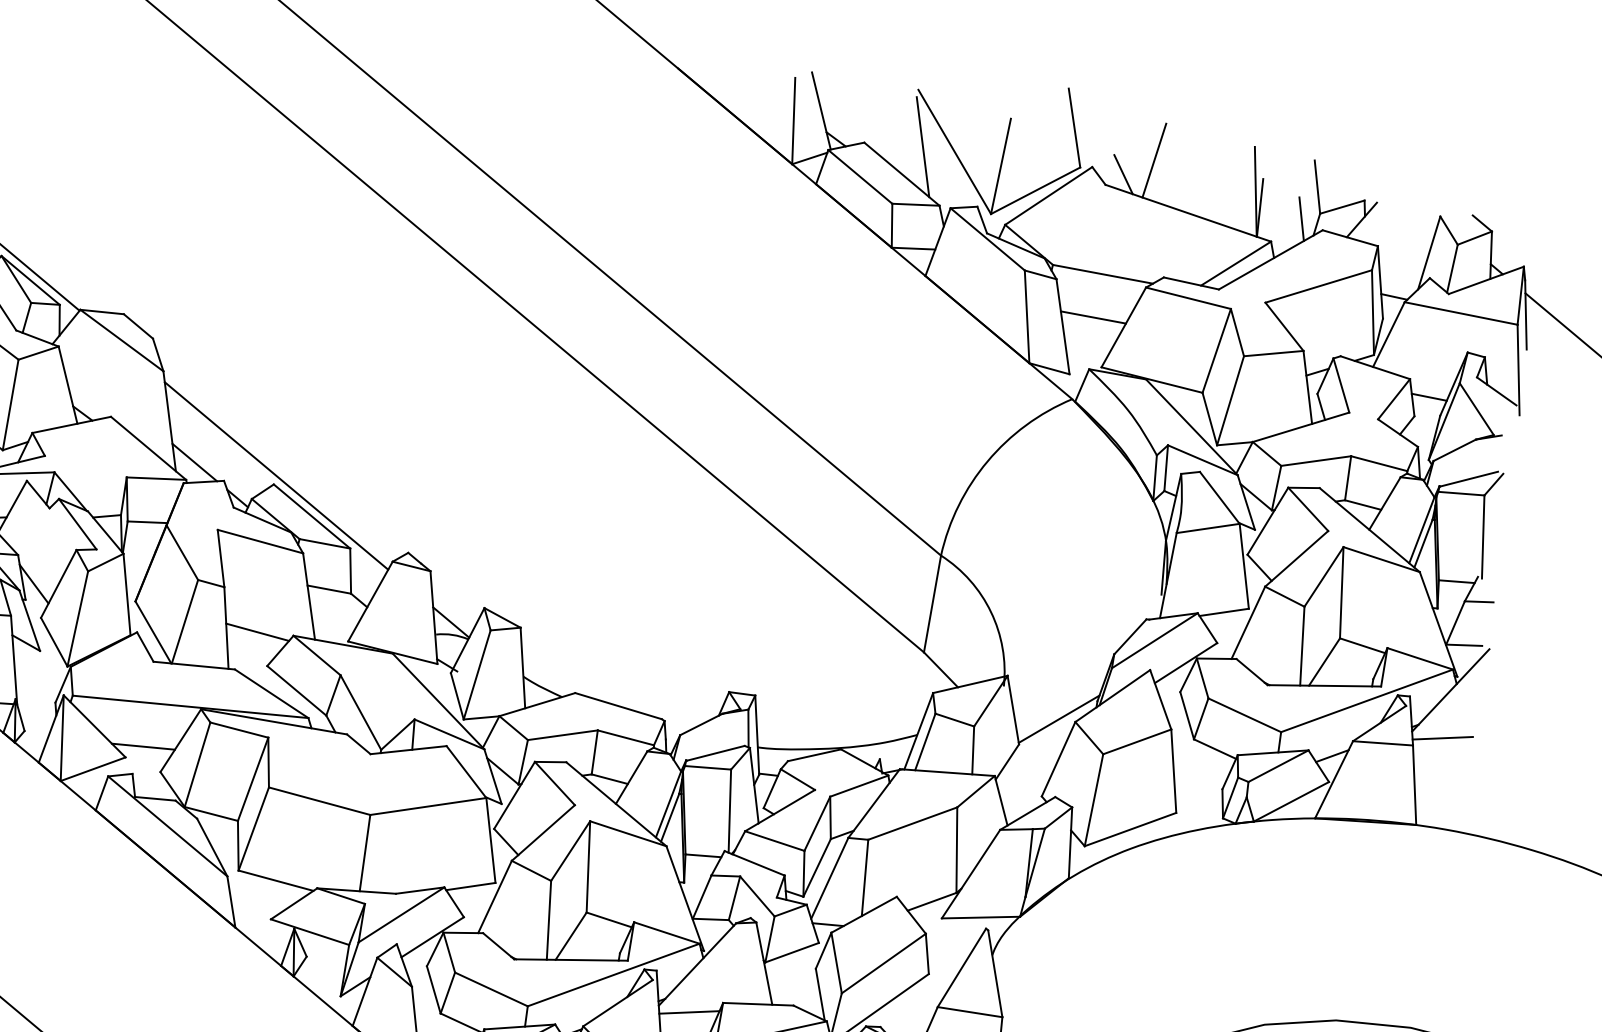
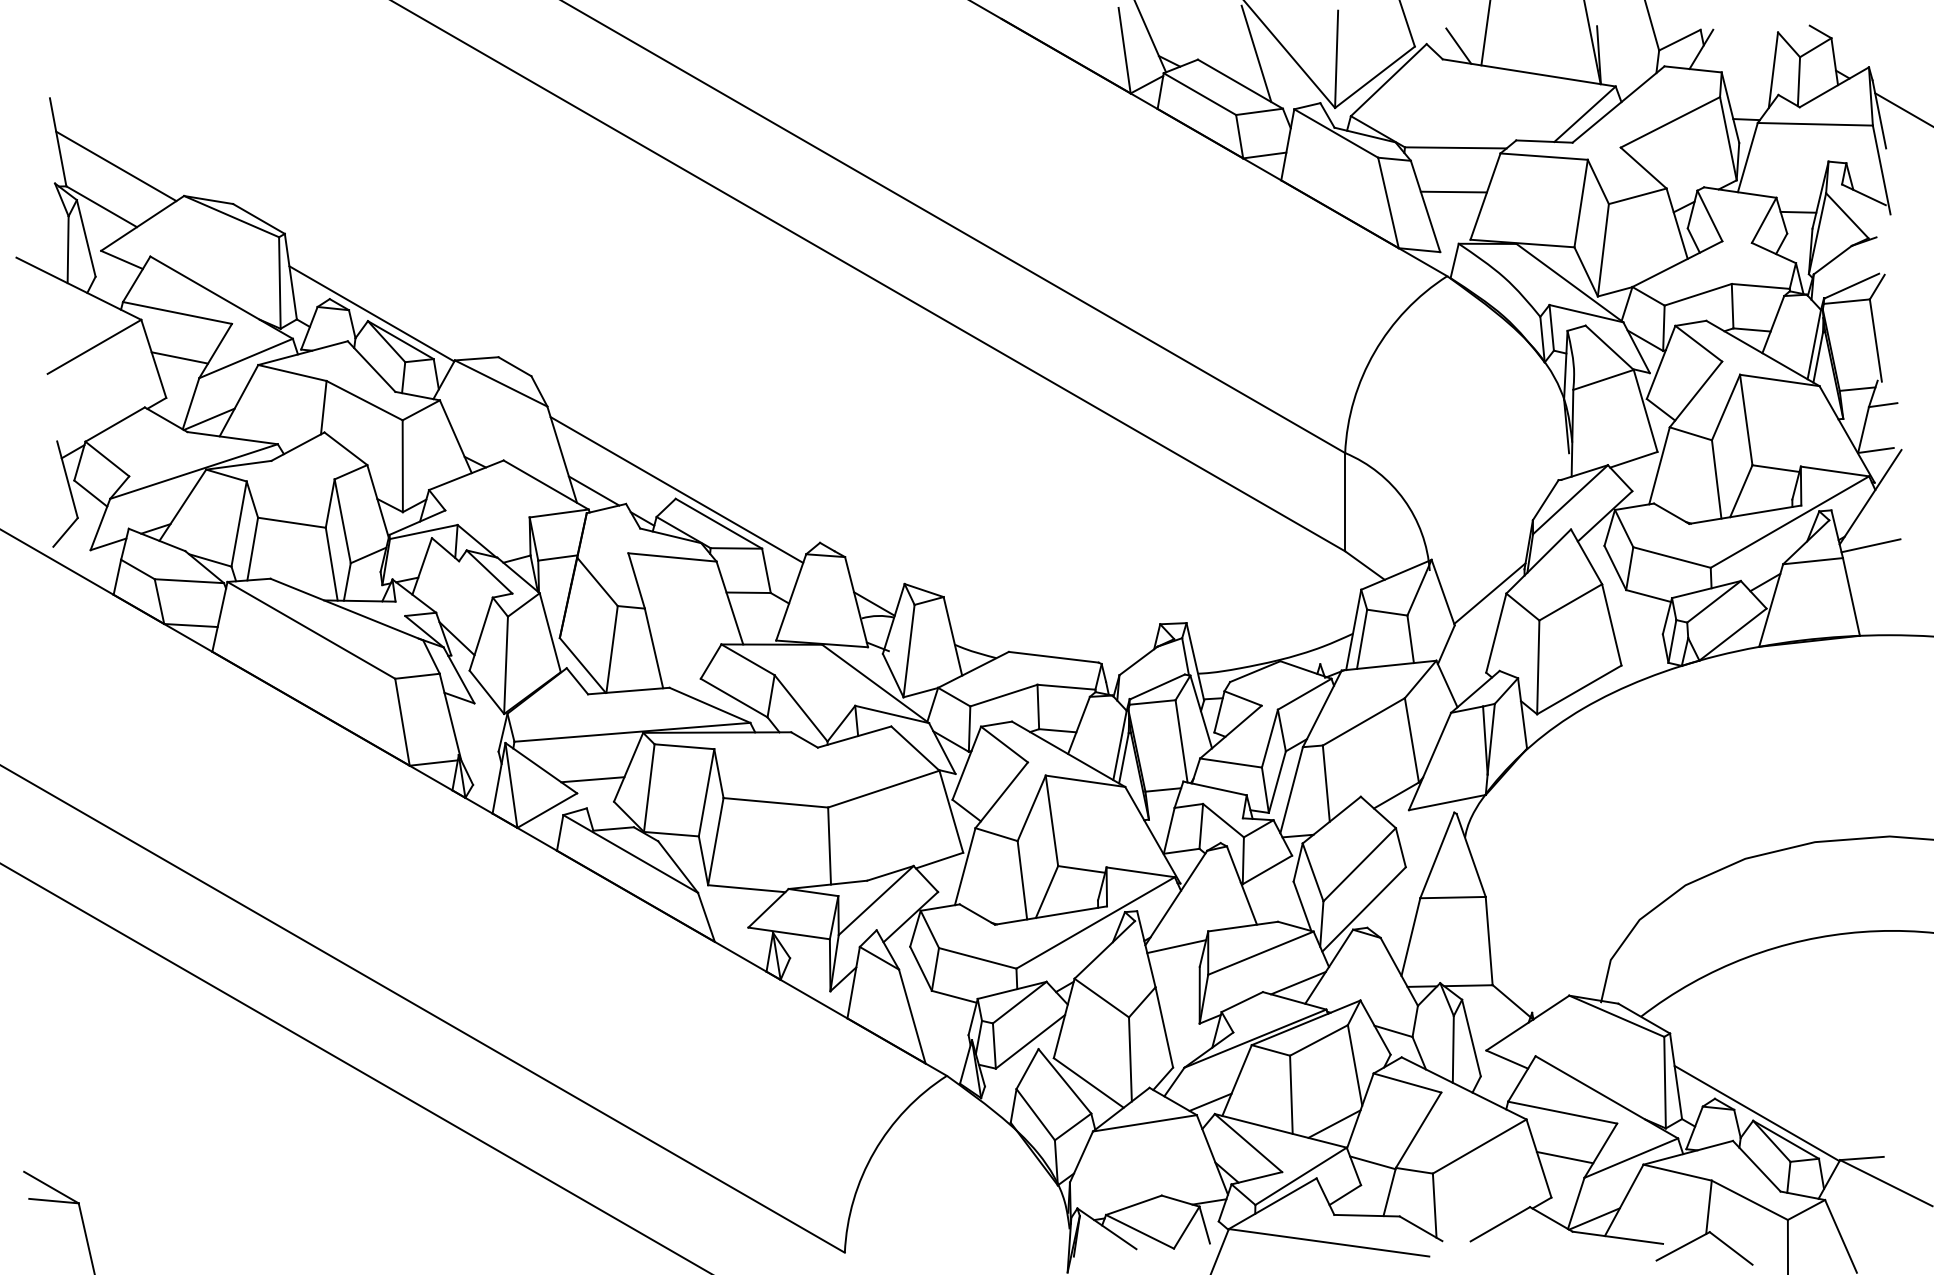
line: (1301, 219) -> (1641, 59), removed
line: (257, 632) -> (685, 647), removed

